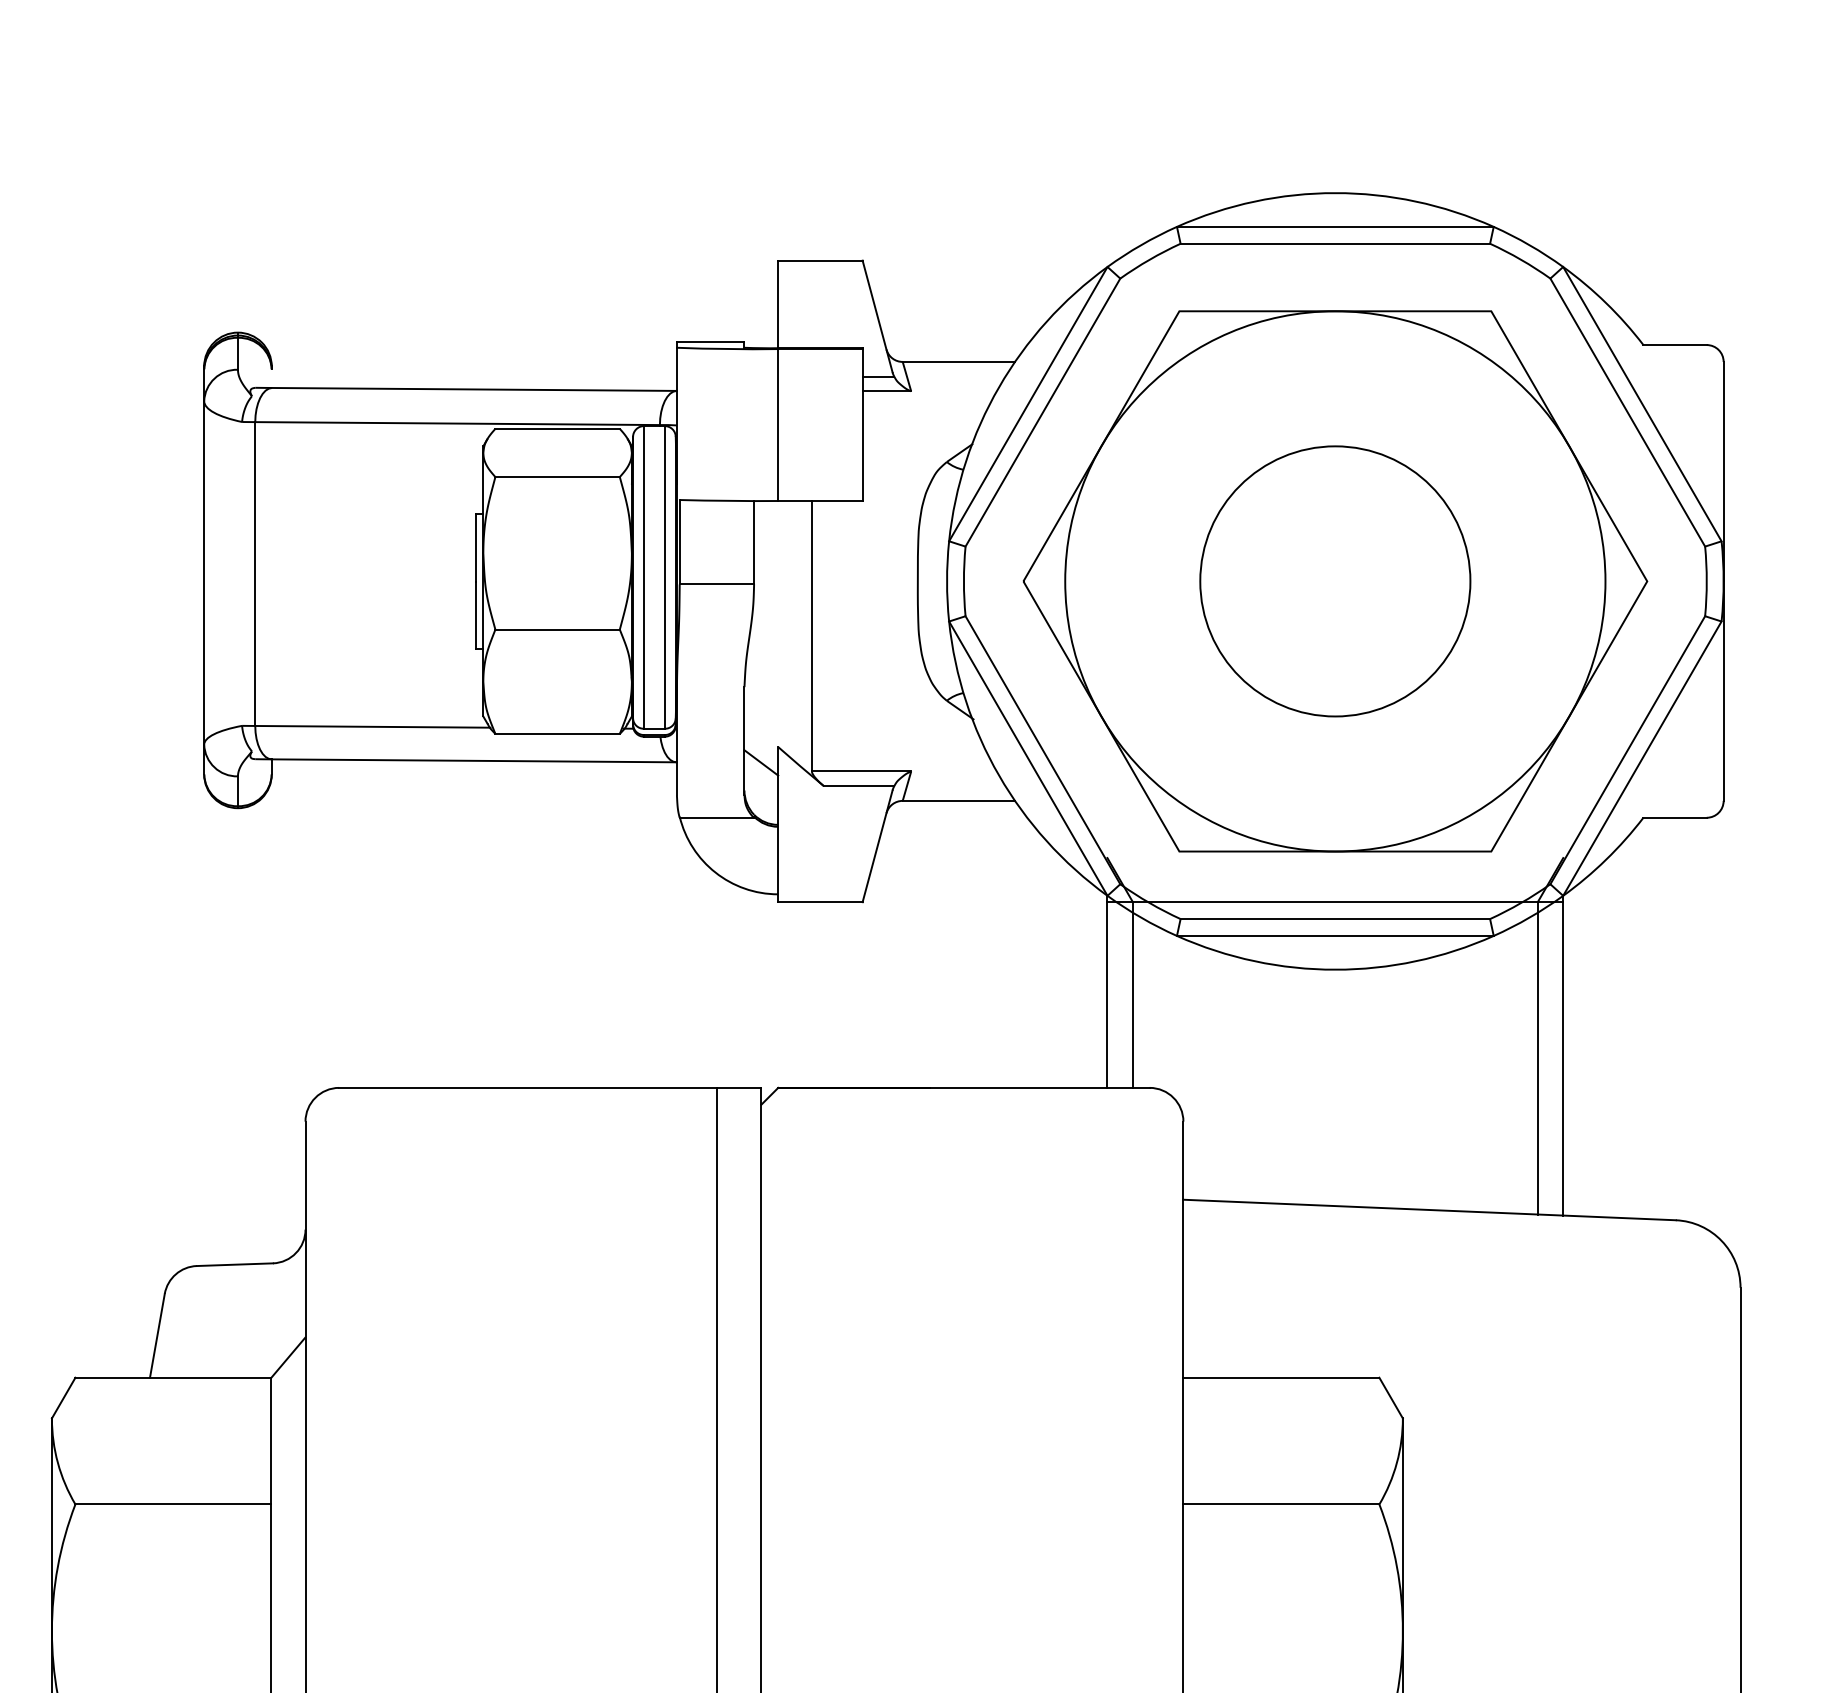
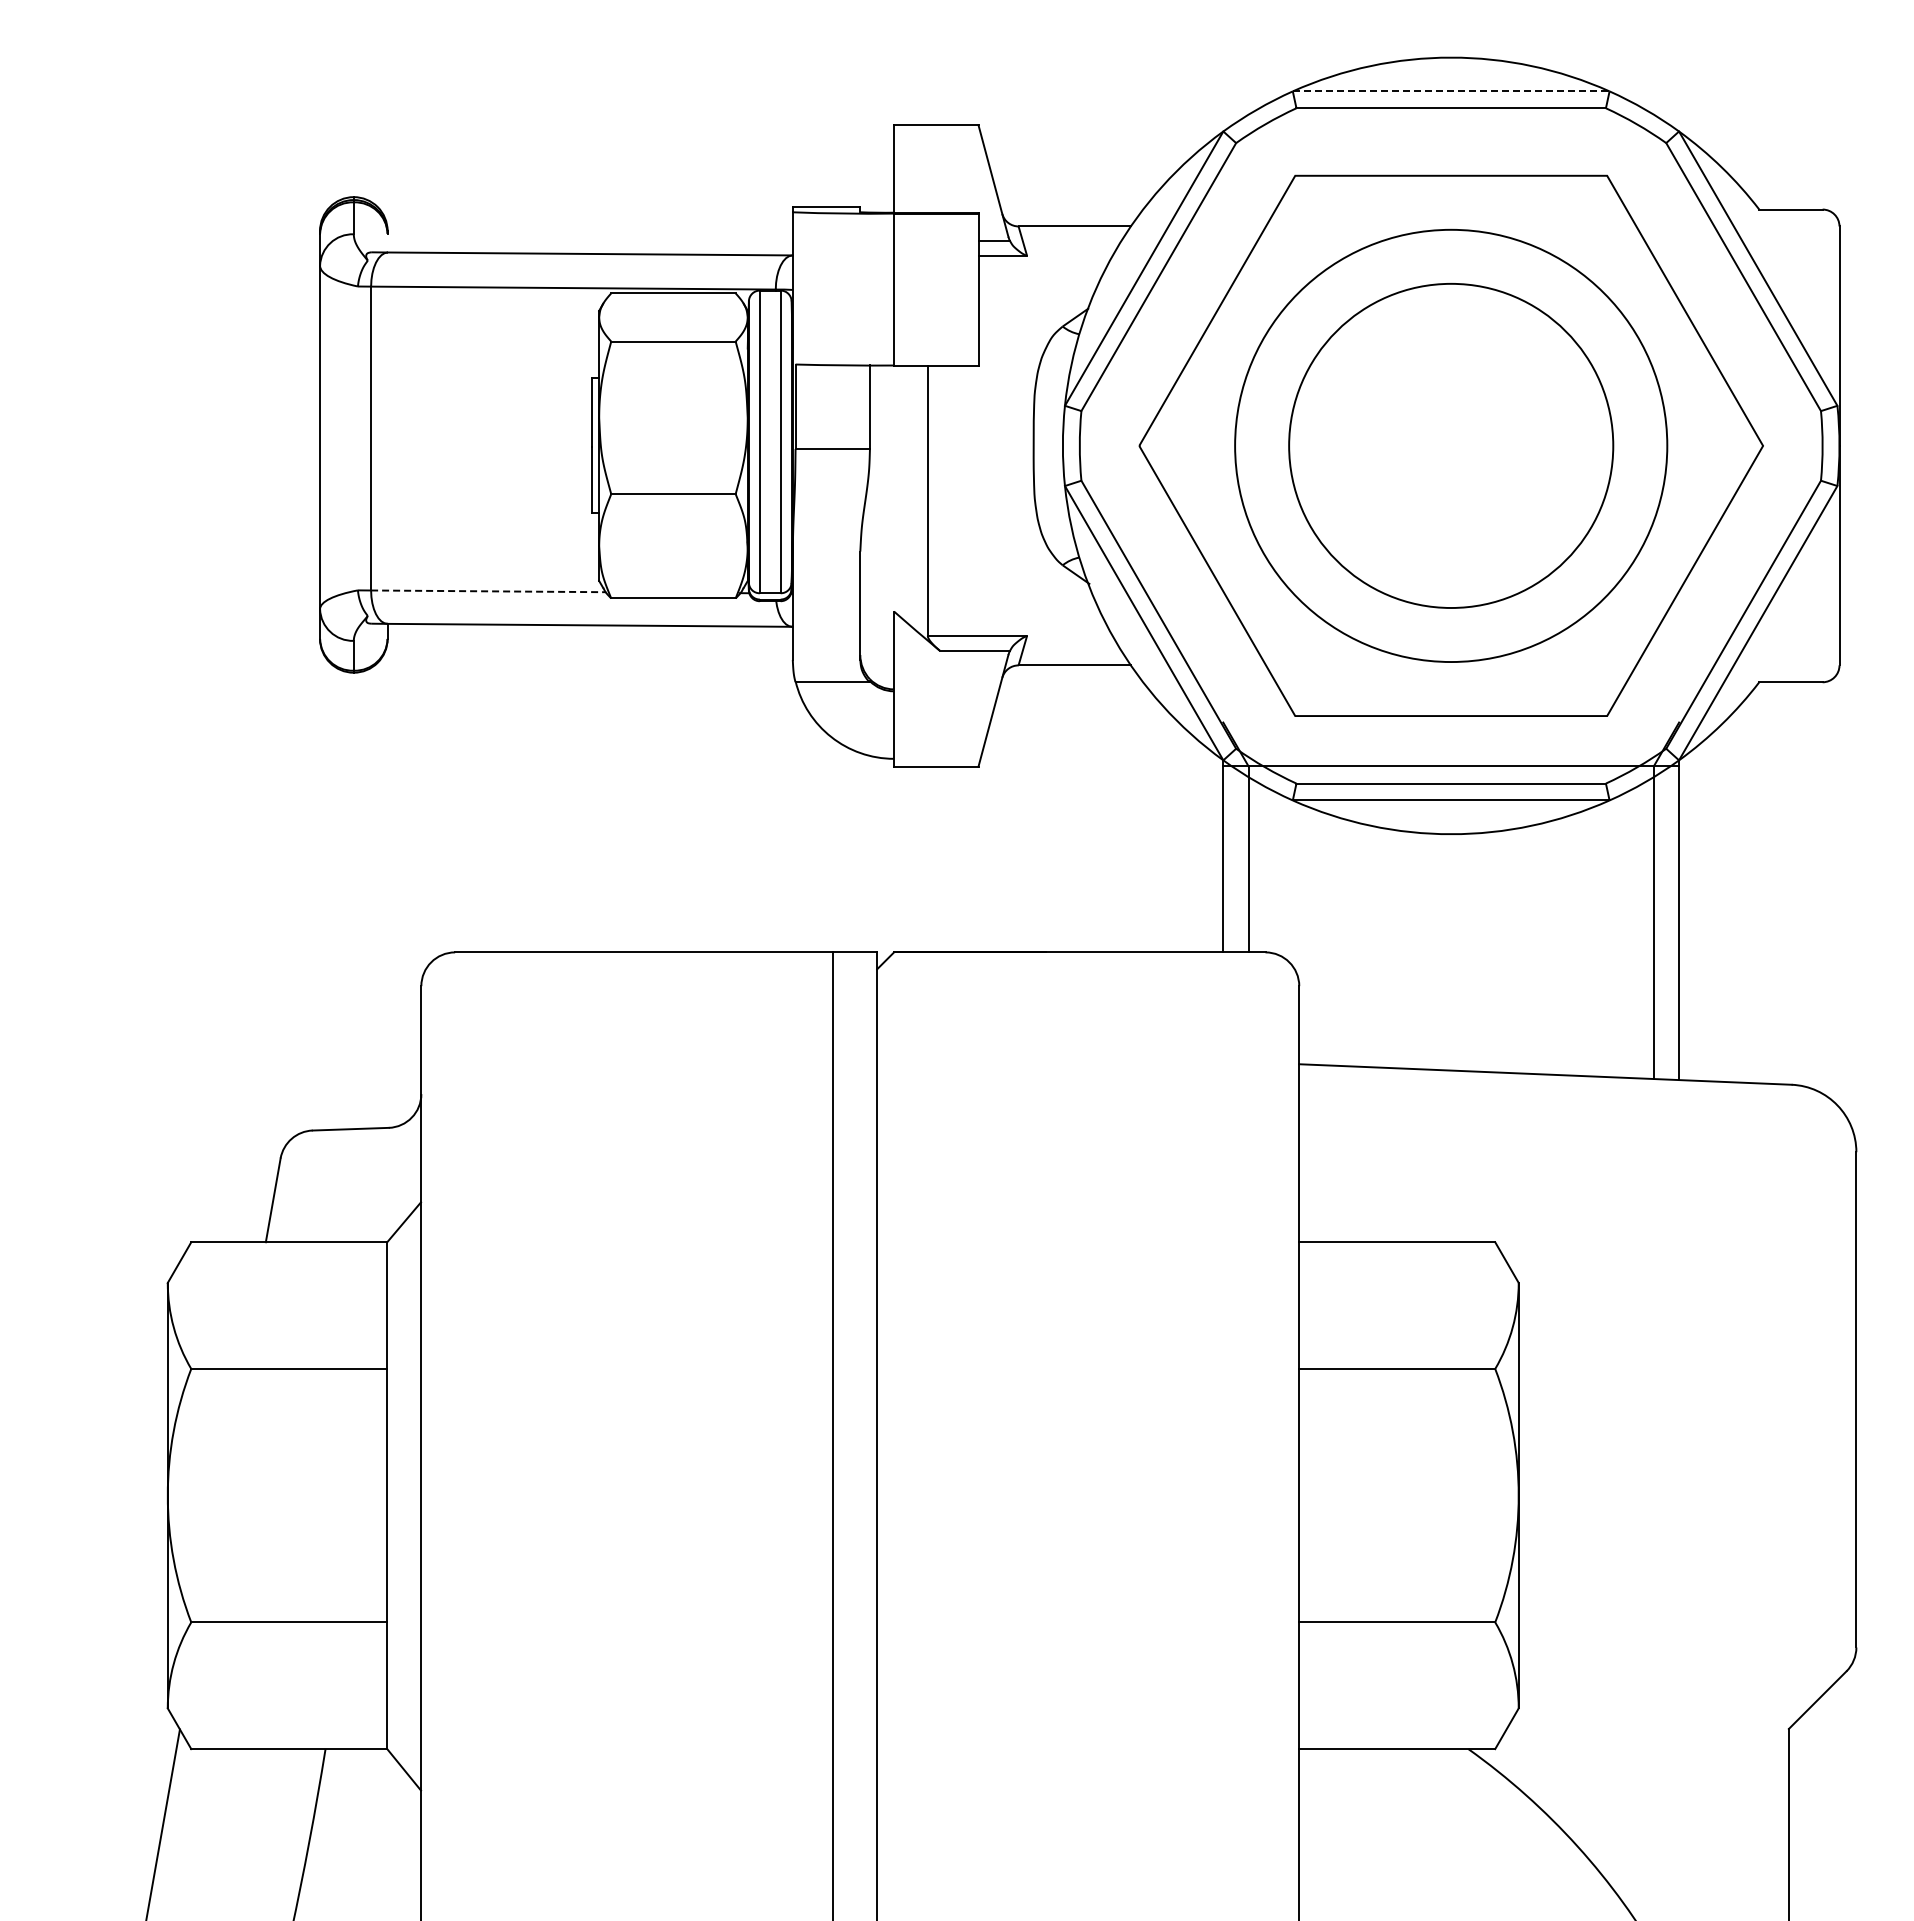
line: (1335, 226) -> (1451, 91), solid -> dashed
circle: (1335, 580) -> (1451, 445), size x0.6
circle: (1335, 580) -> (1451, 445), size x1.6
line: (372, 726) -> (488, 591), solid -> dashed
line: (761, 762) -> (877, 627), removed

